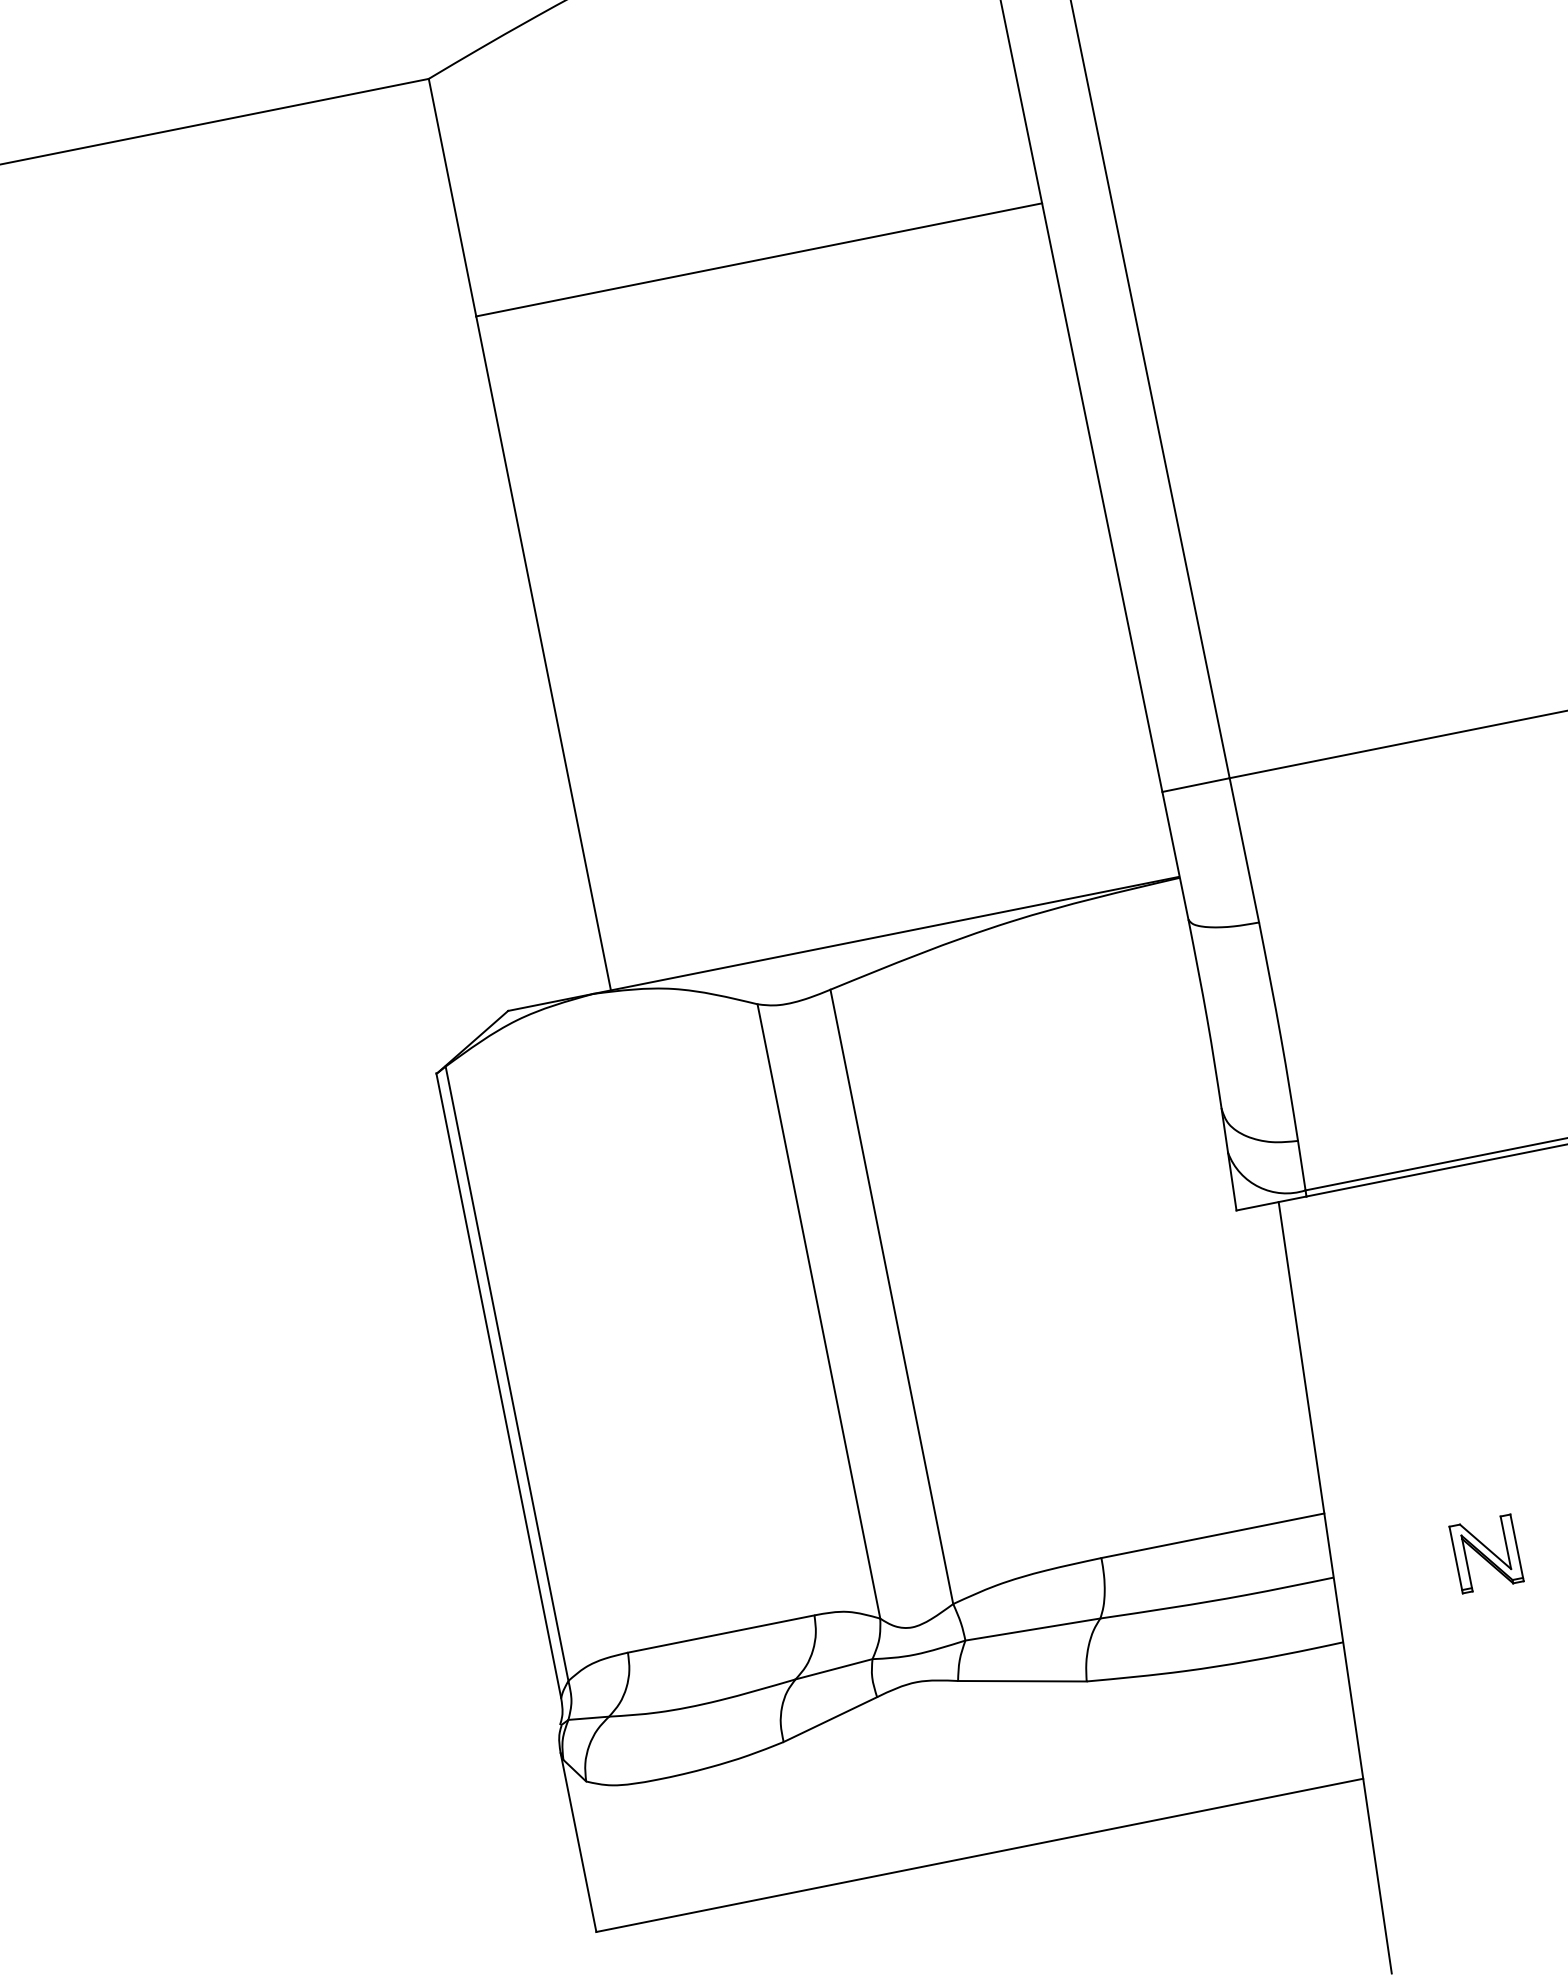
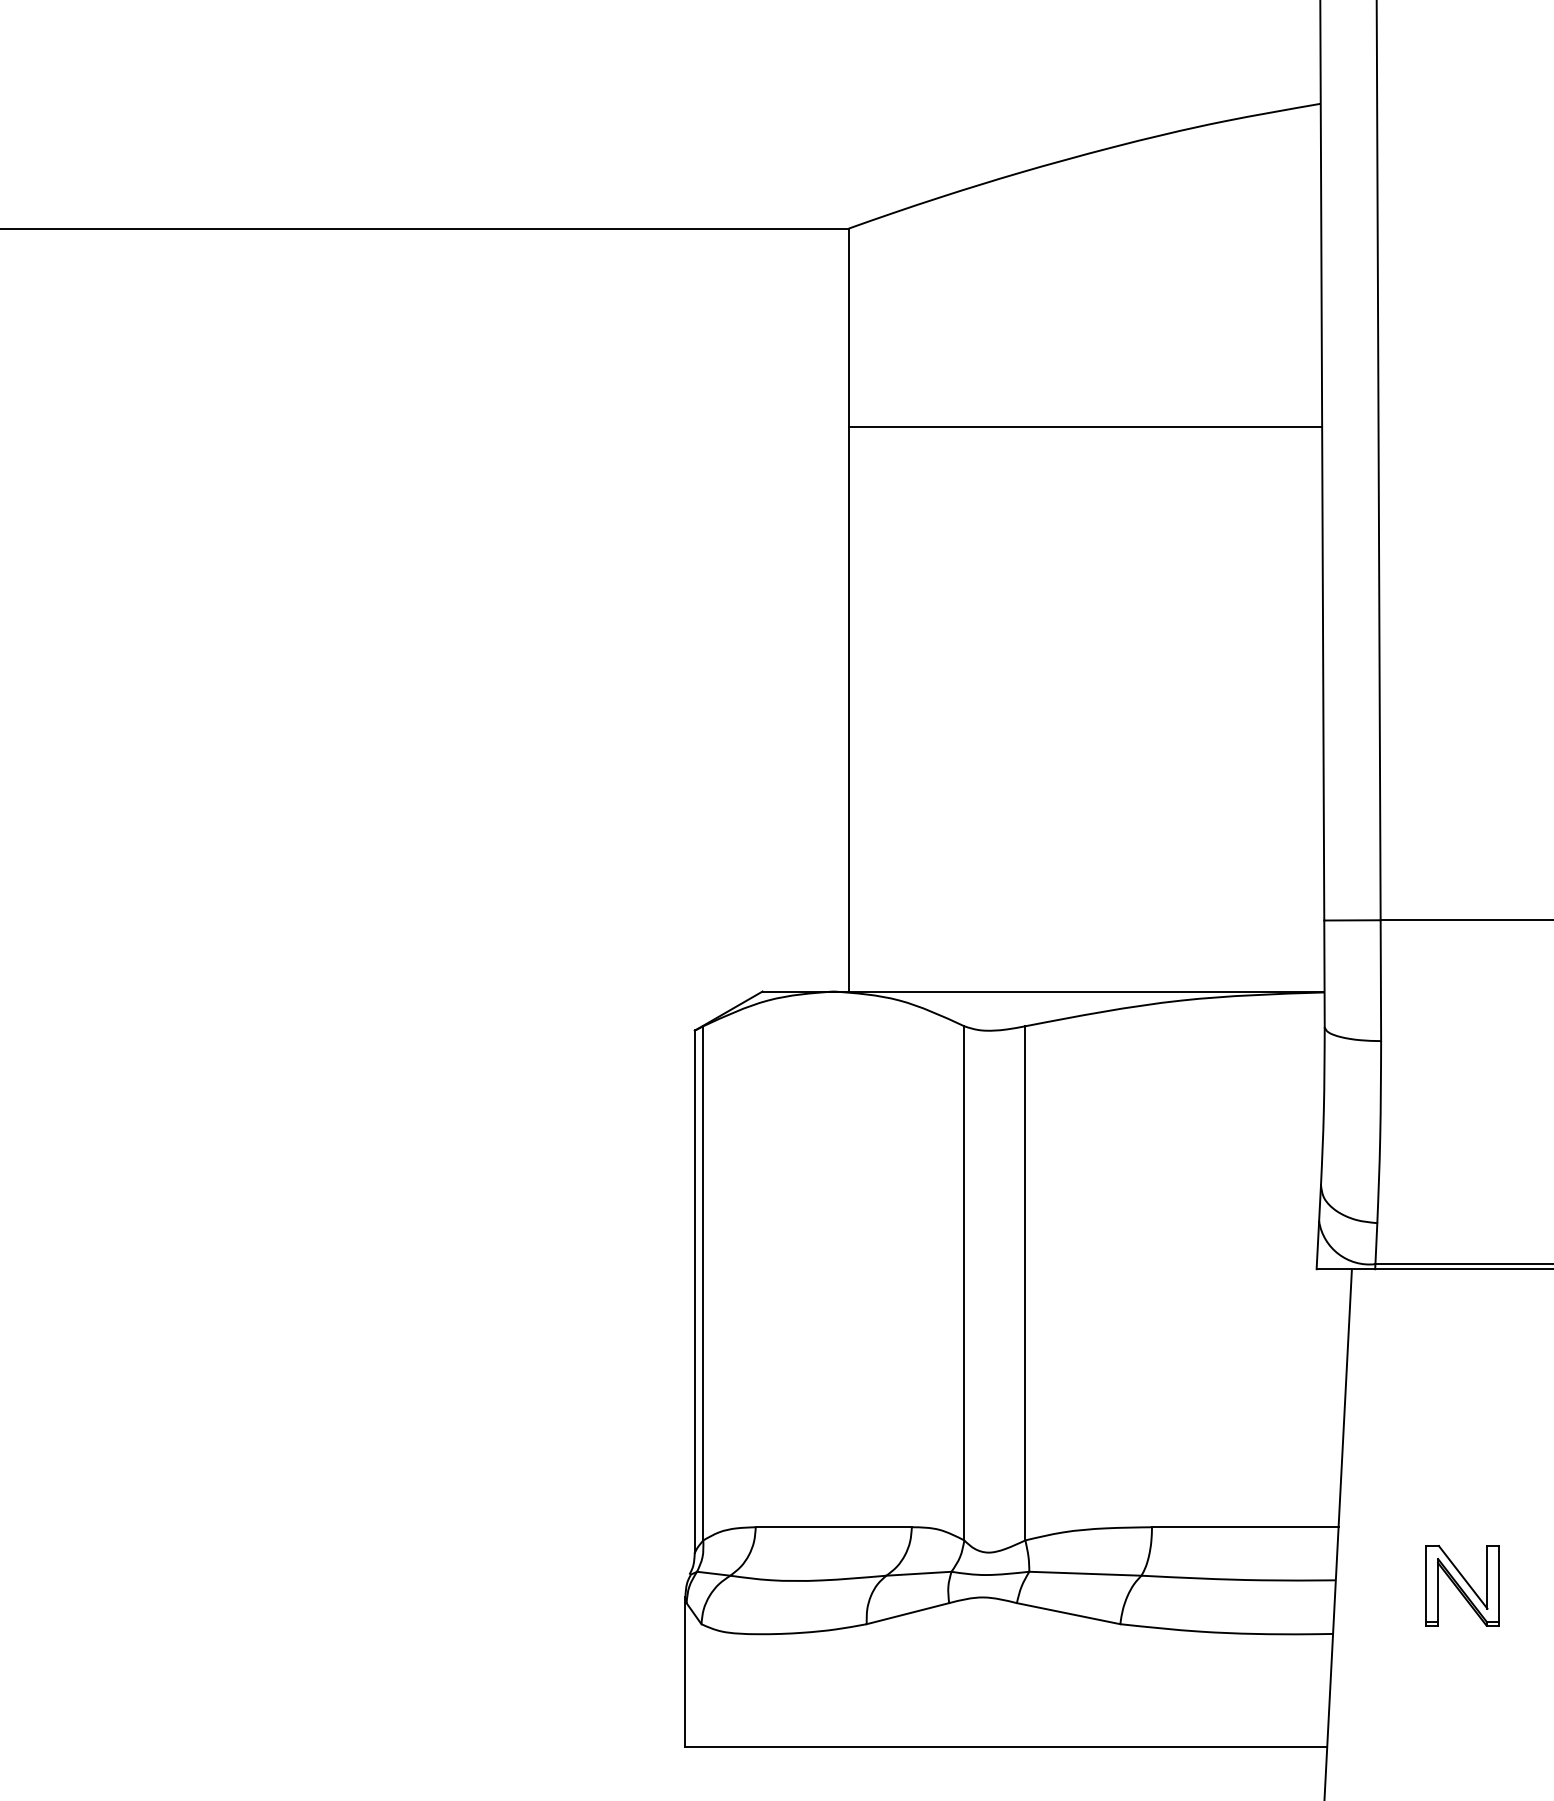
part: (1486, 1553) -> (1462, 1585), size x1.43

